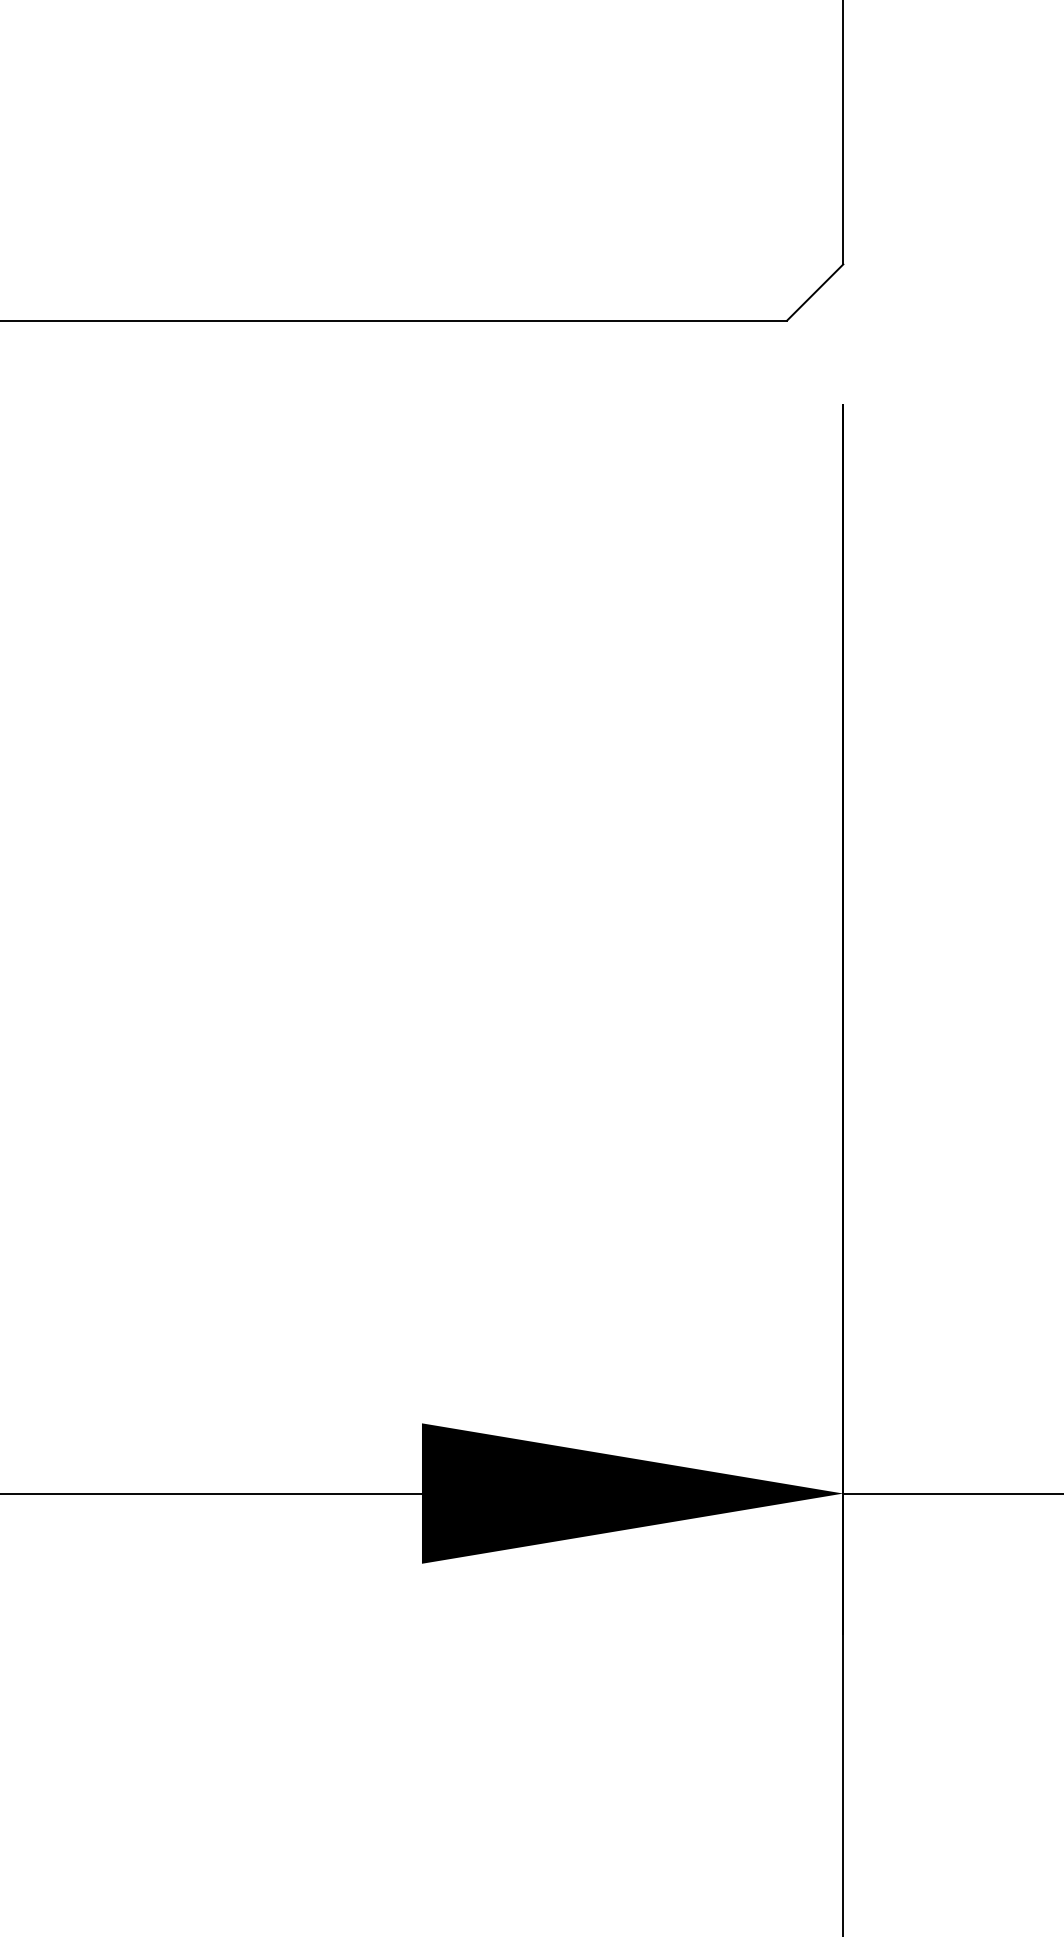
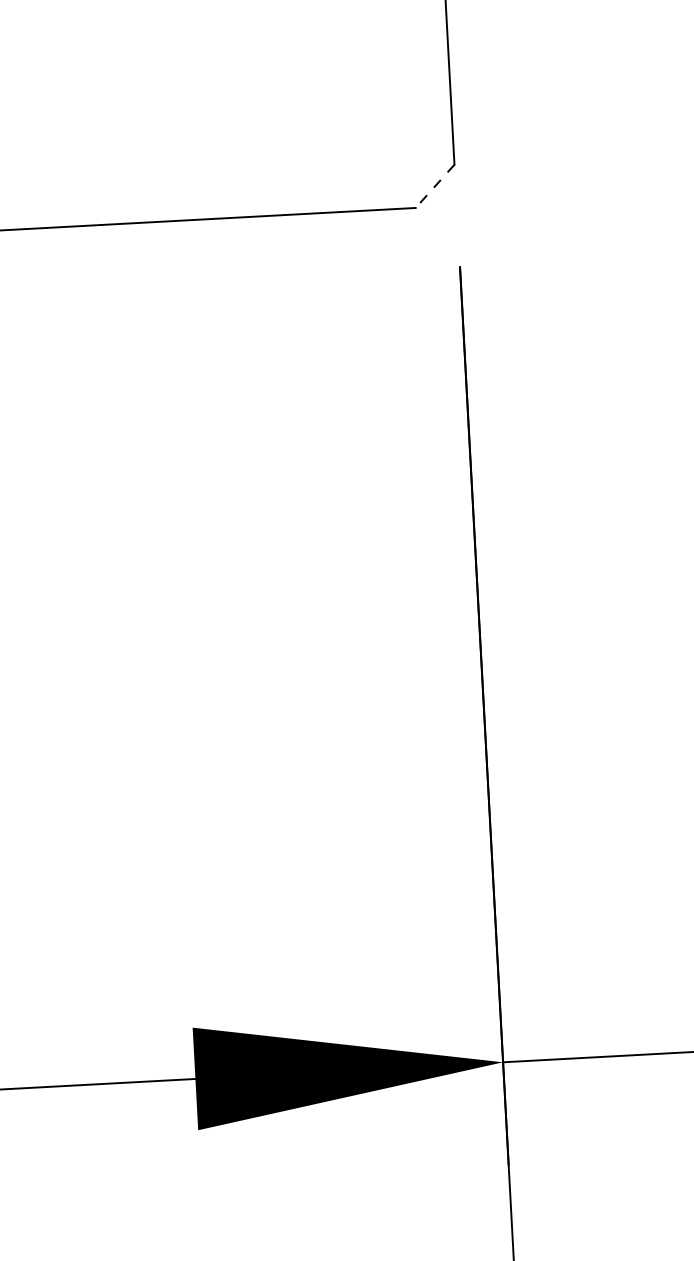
line: (815, 292) -> (435, 186), solid -> dashed

